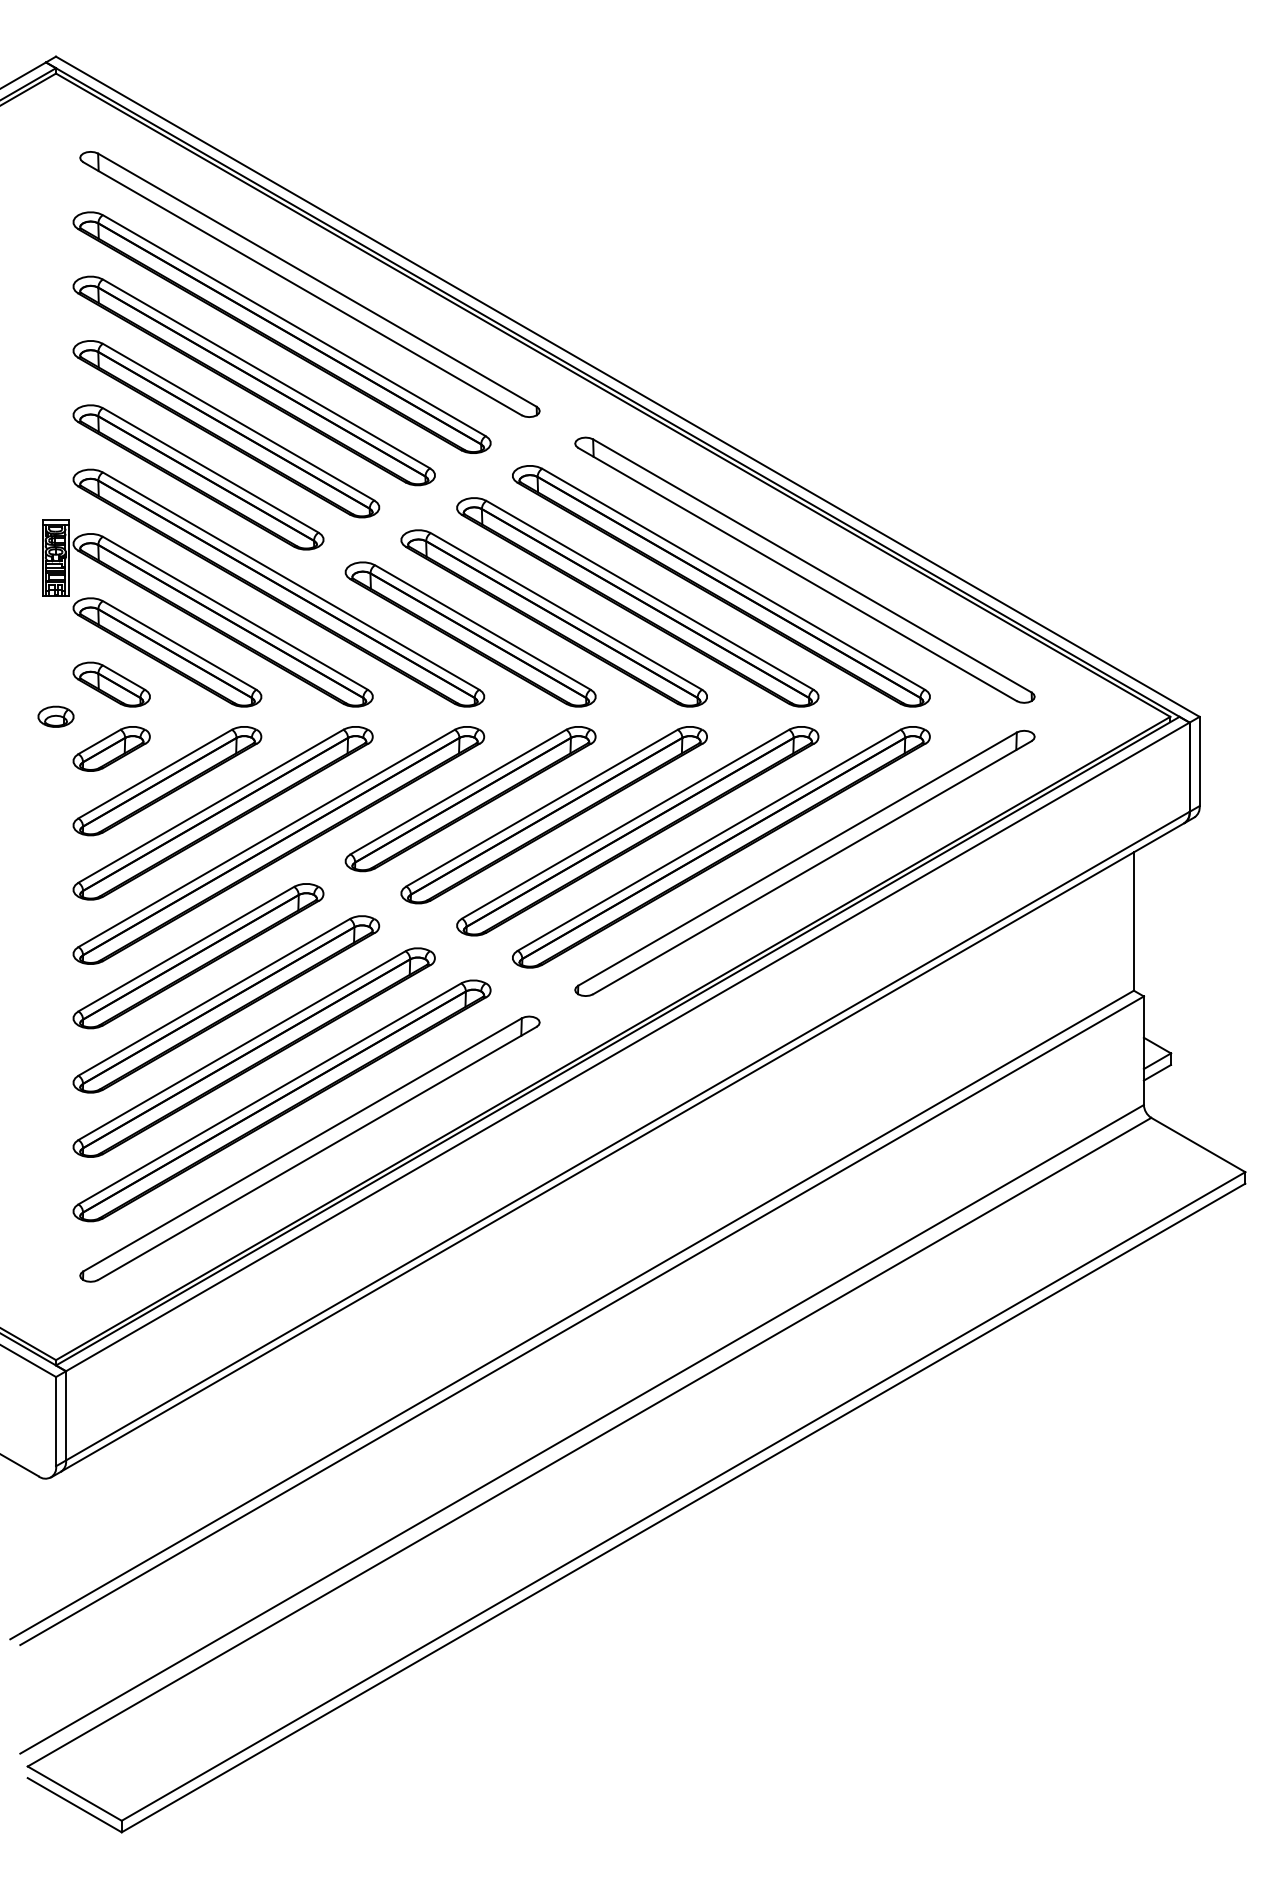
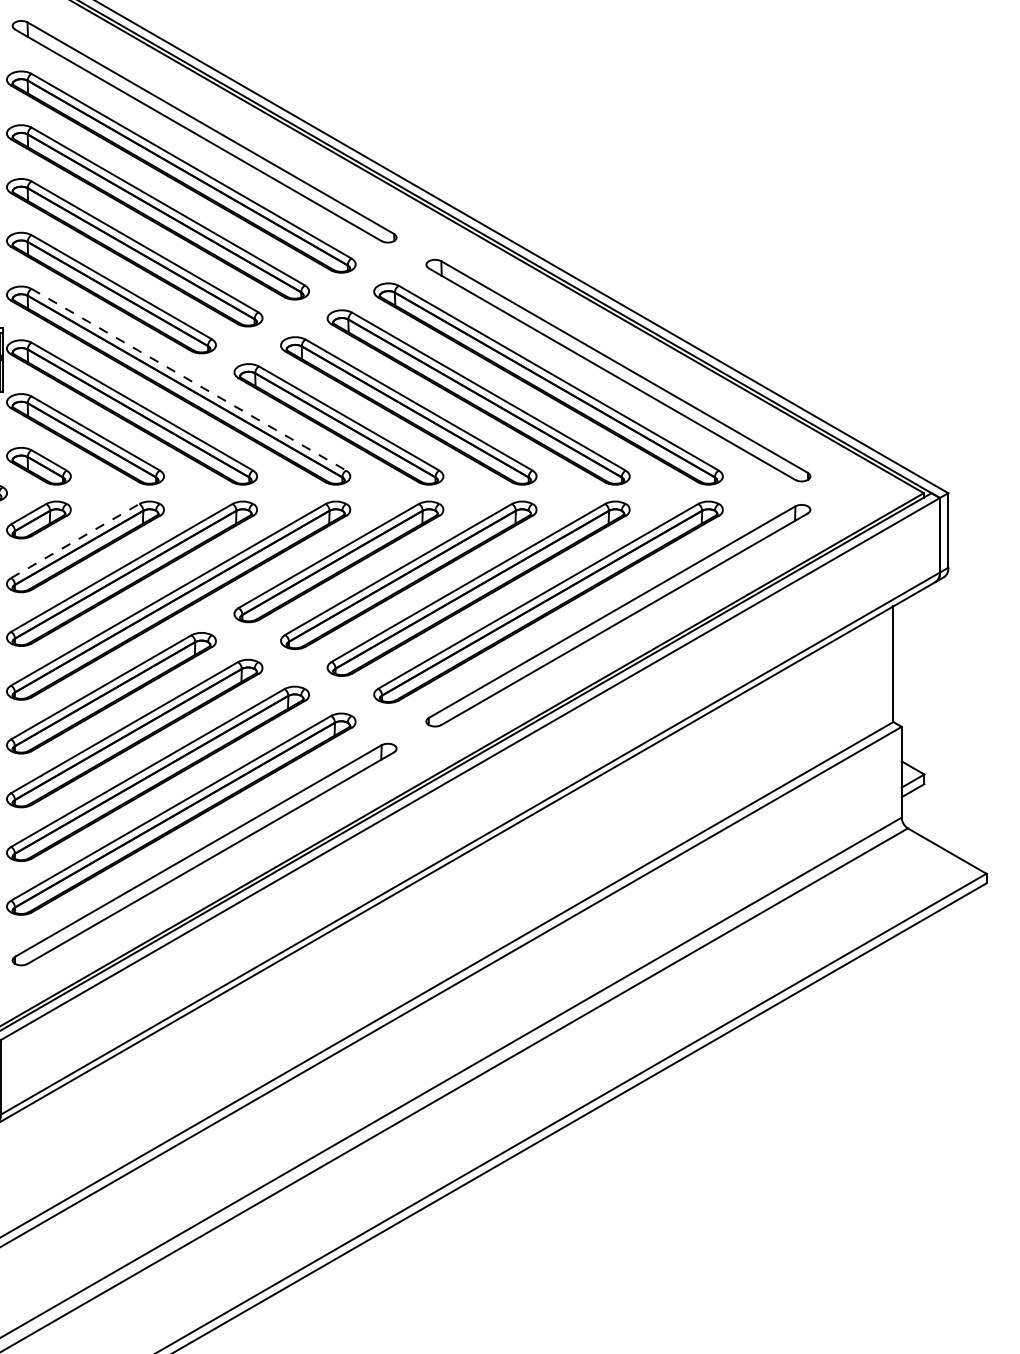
line: (291, 581) -> (189, 380), solid -> dashed
line: (155, 774) -> (75, 541), solid -> dashed

